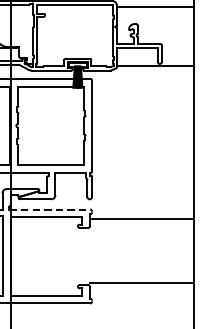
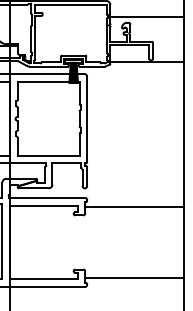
line: (154, 6) -> (146, 16), moved
line: (50, 209) -> (47, 198), dashed -> solid
line: (142, 282) -> (134, 278), moved

